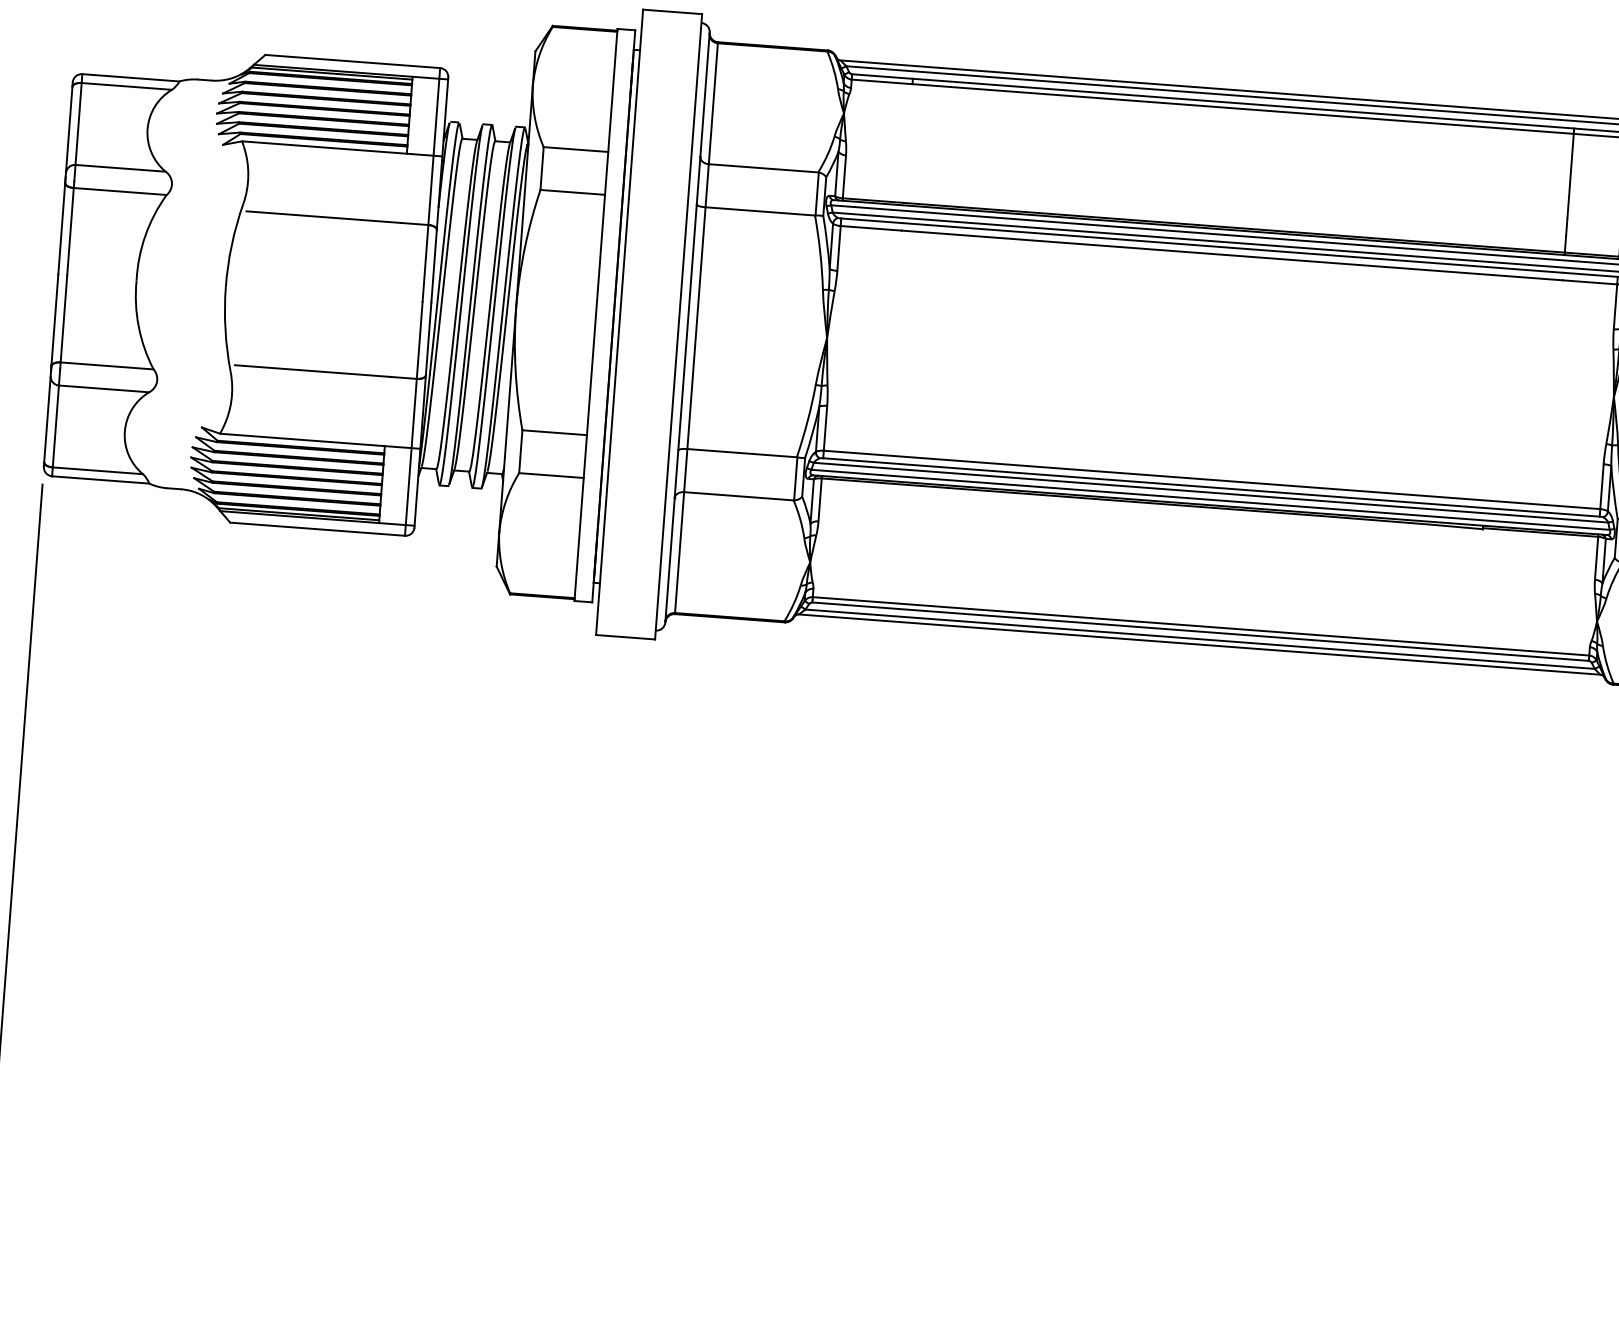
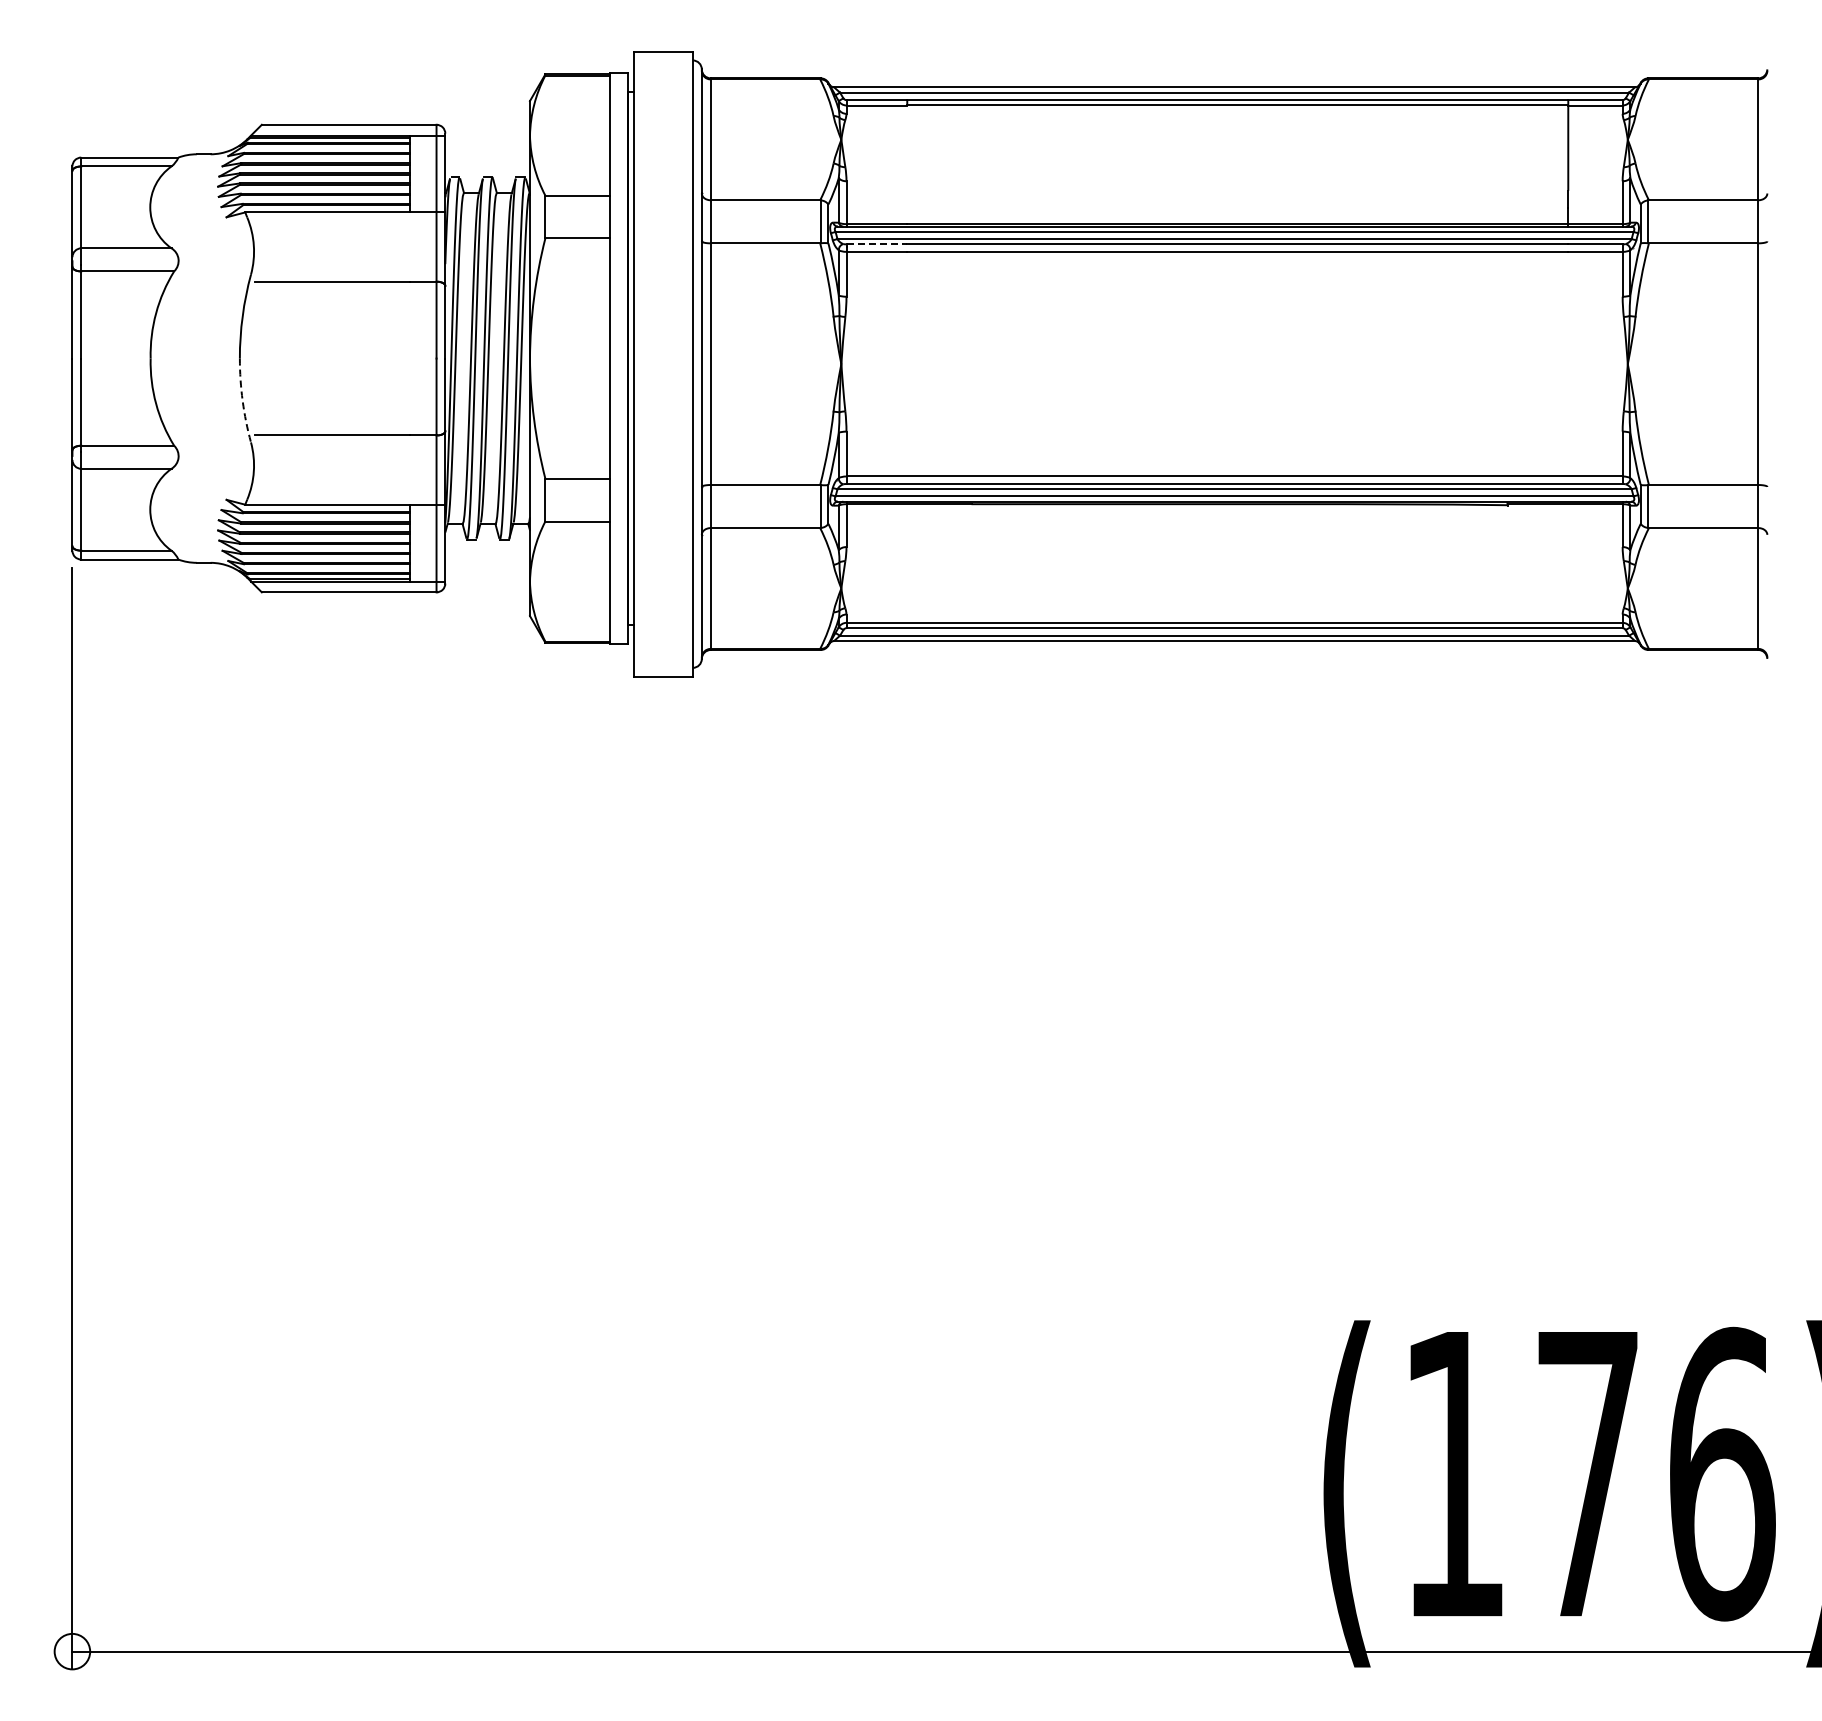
line: (872, 220) -> (877, 244), solid -> dashed
arc: (225, 329) -> (242, 400), solid -> dashed

